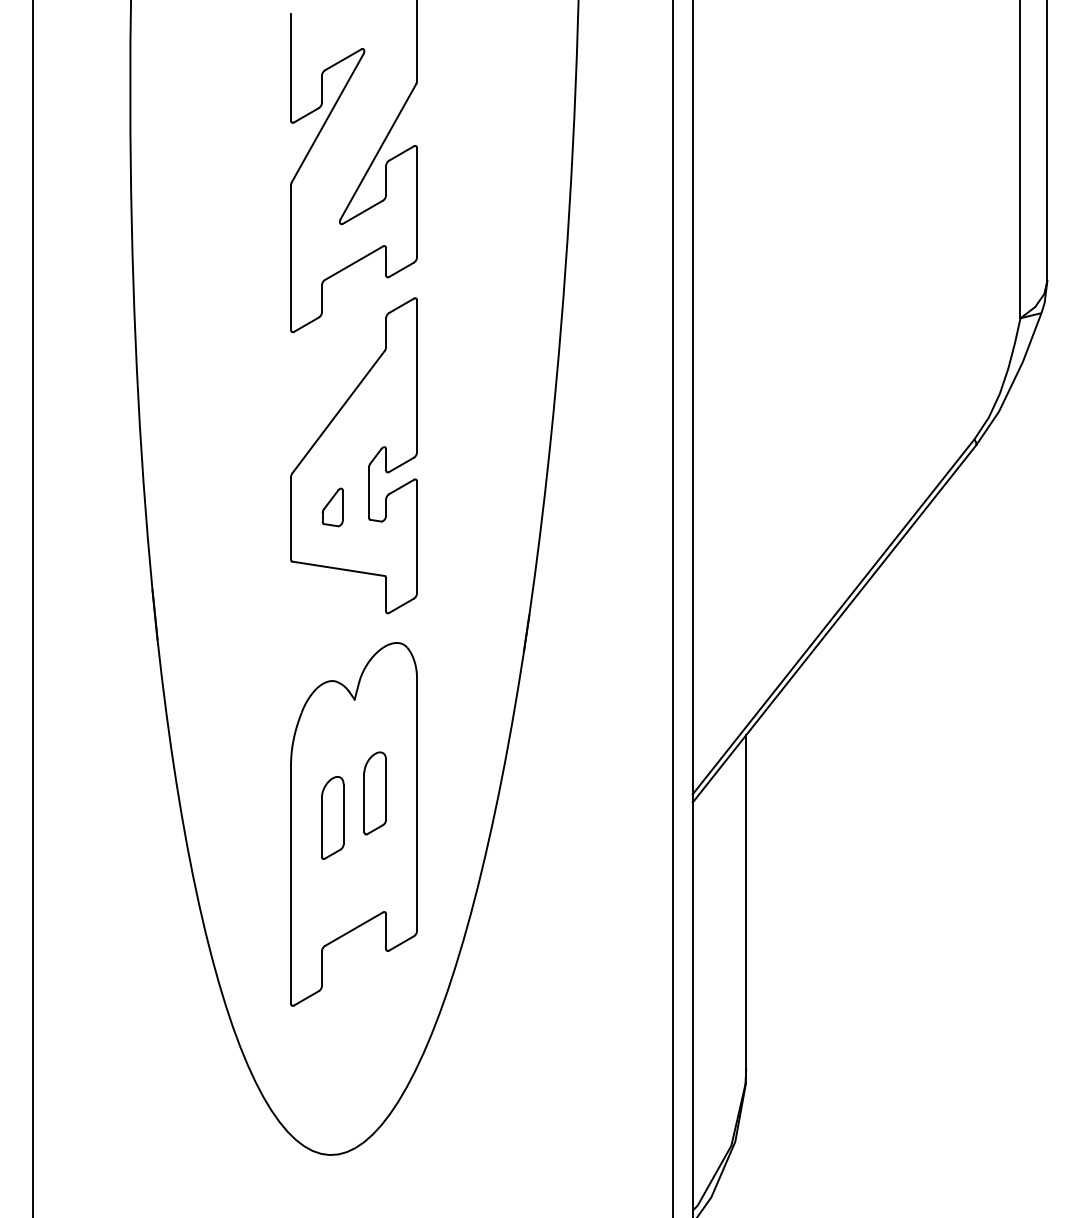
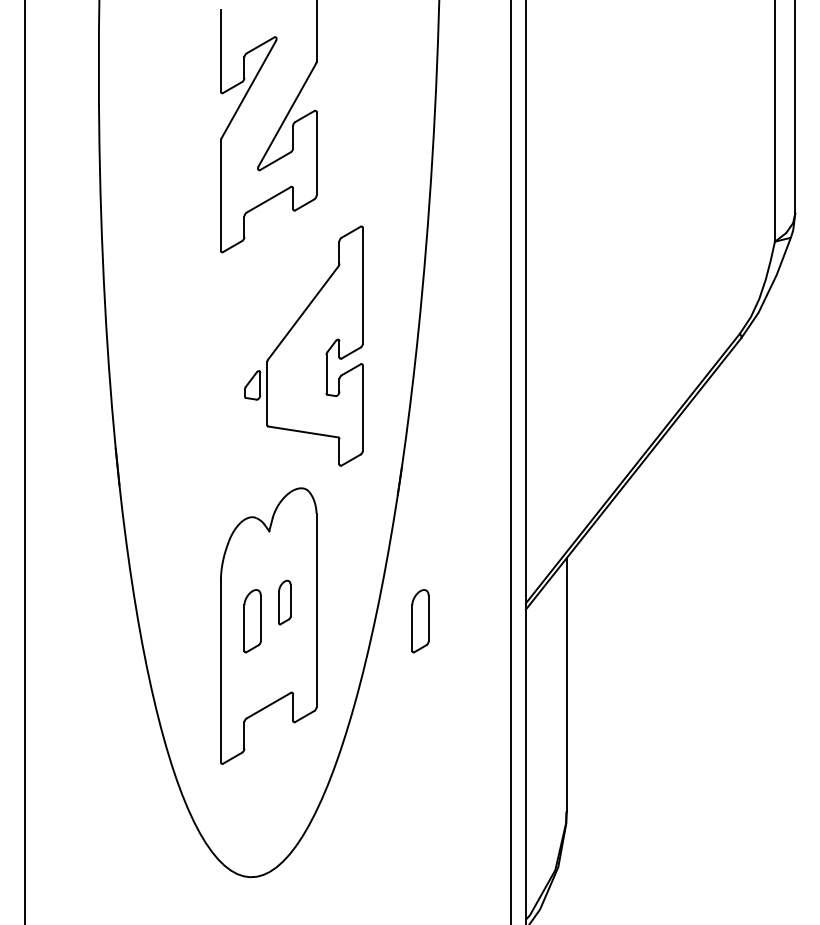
part: (353, 455) -> (314, 345), moved
part: (374, 793) -> (284, 602), size x0.7
part: (553, 817) -> (420, 620), added

